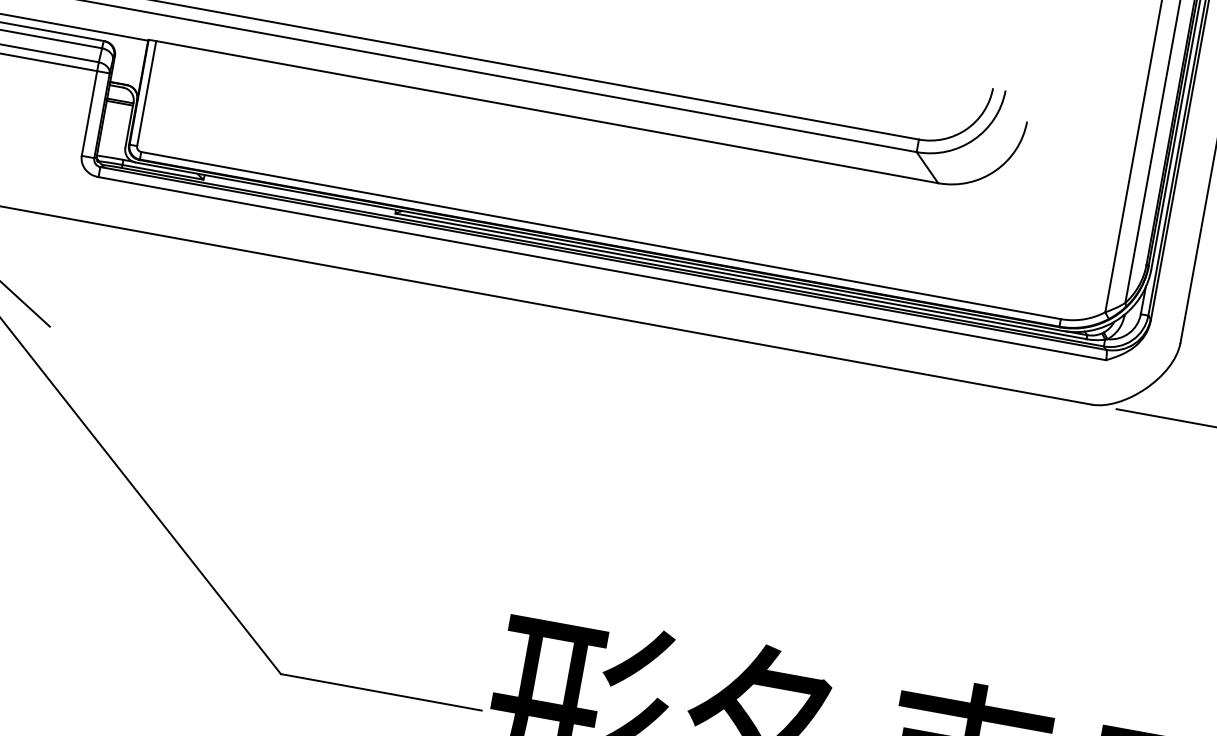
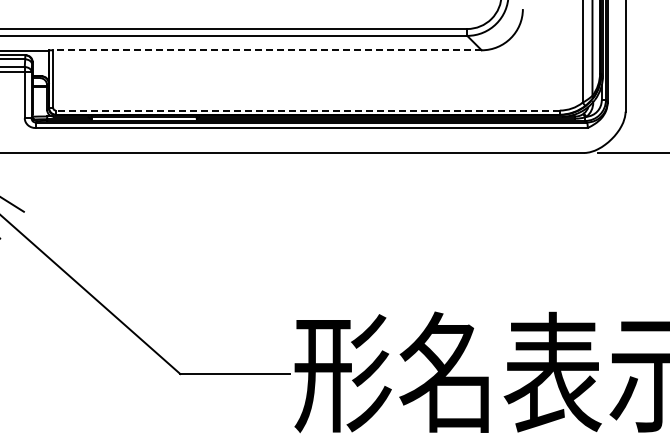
line: (545, 112) -> (266, 50), solid -> dashed
line: (600, 235) -> (307, 110), solid -> dashed

